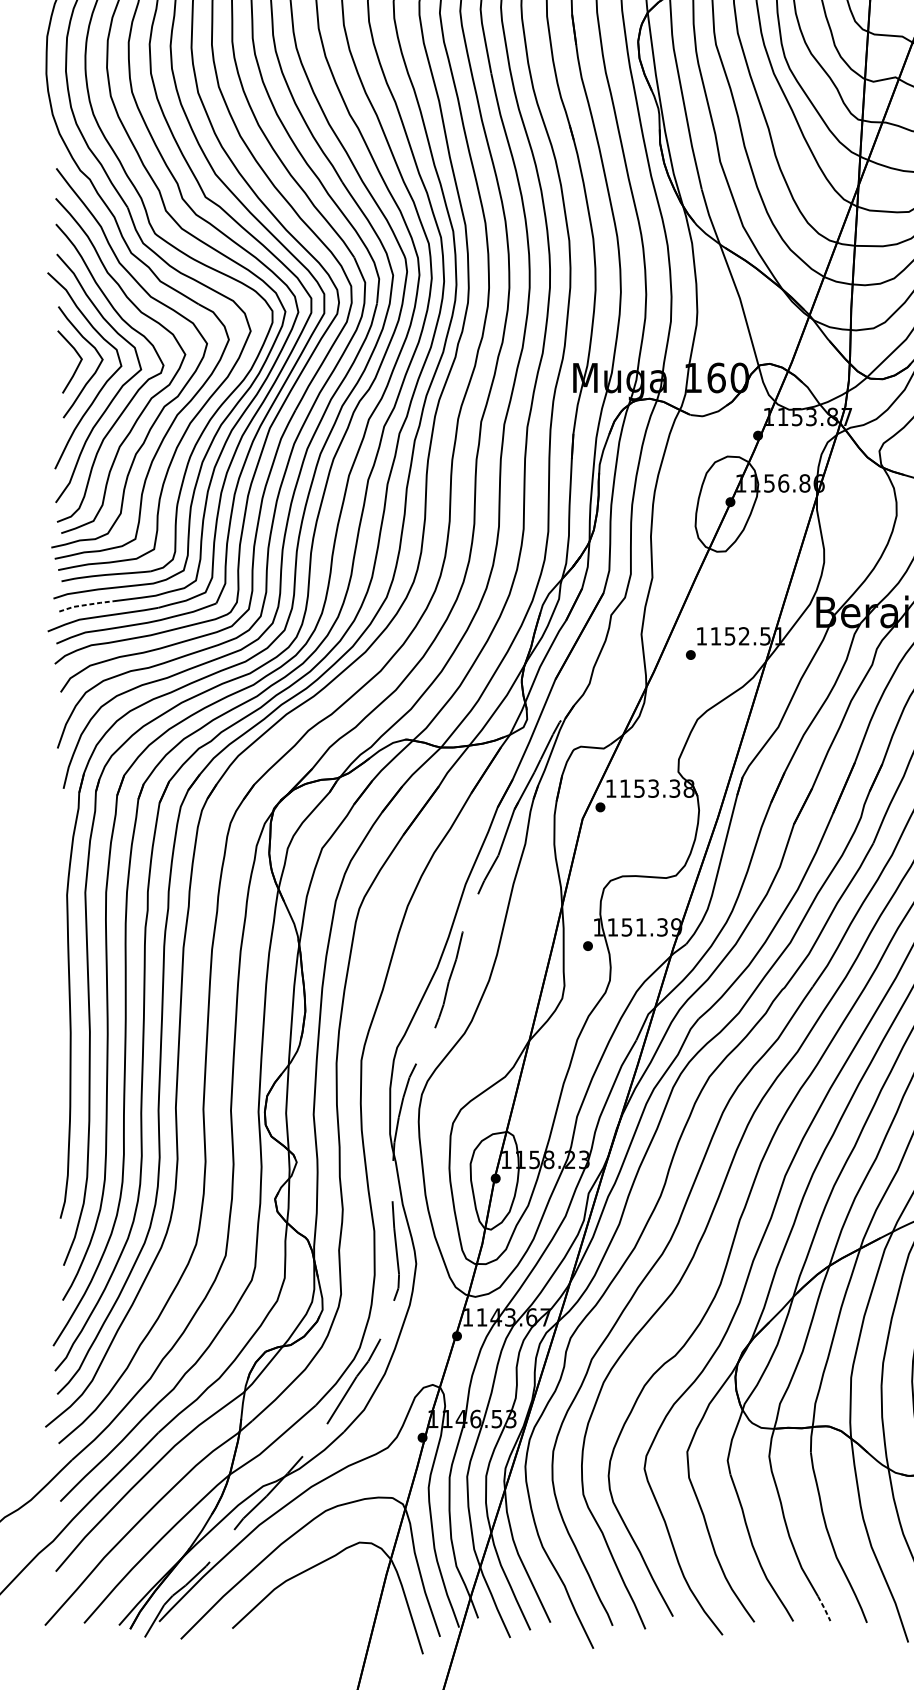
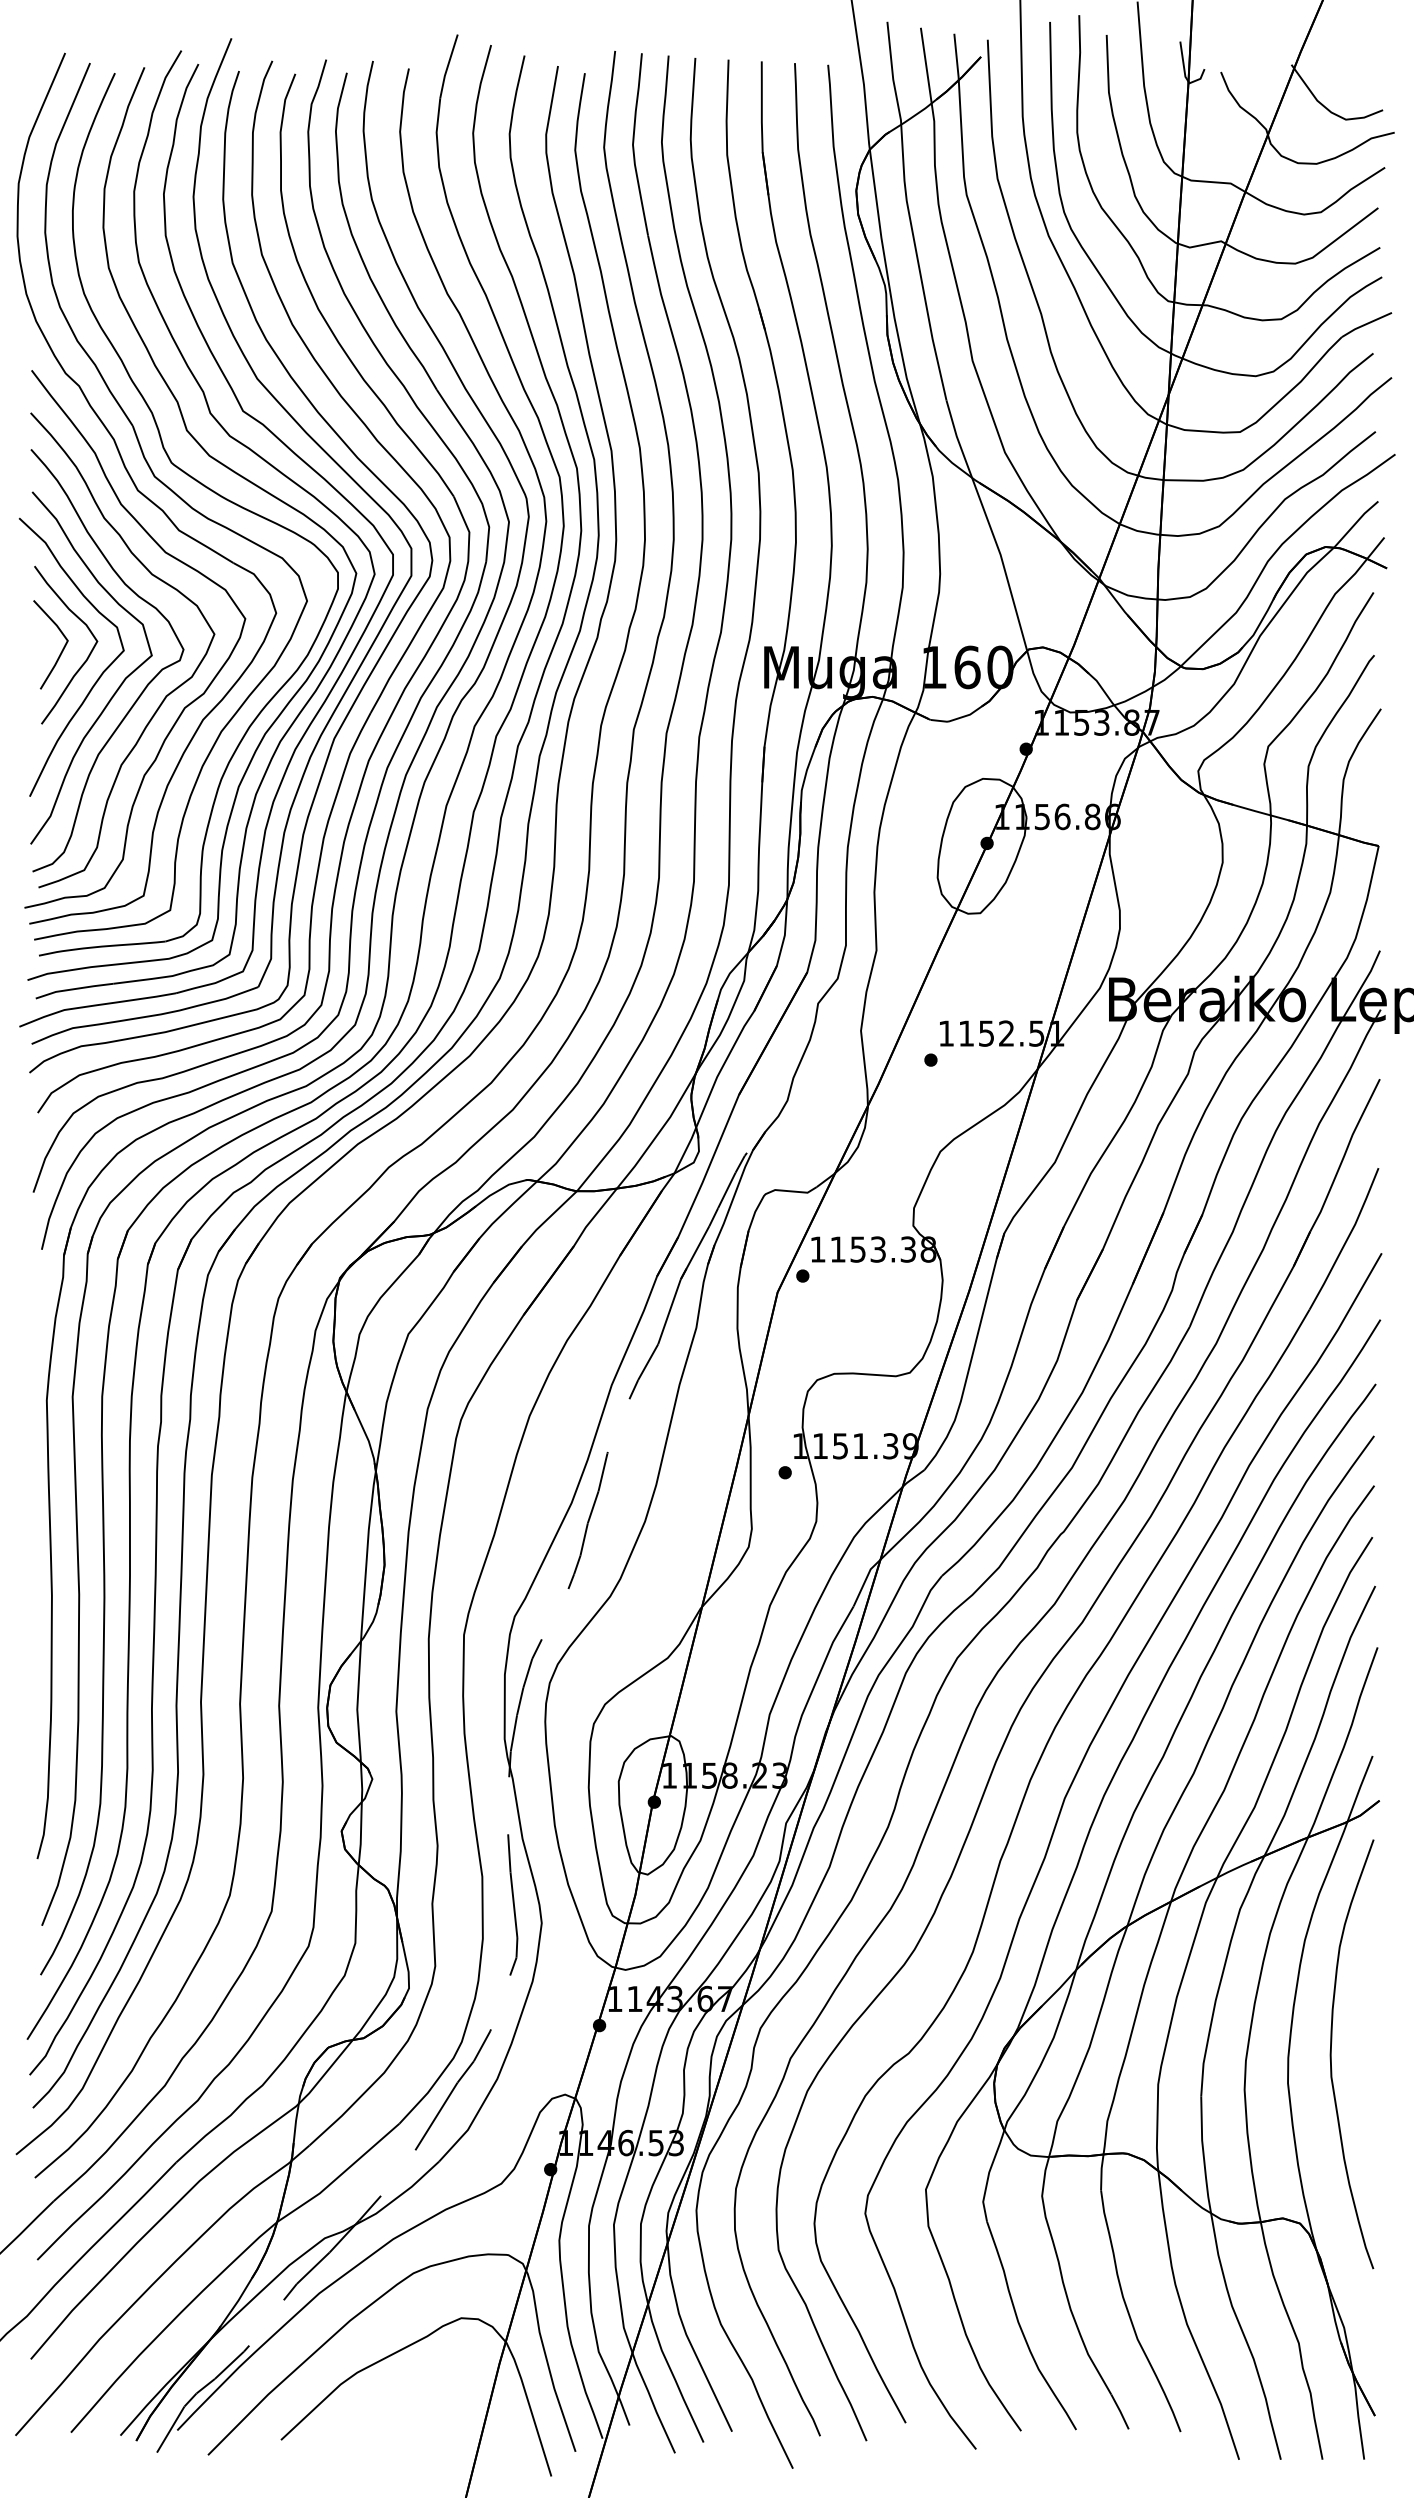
line: (86, 605) -> (74, 989), dashed -> solid
line: (824, 1608) -> (1120, 2411), dashed -> solid

